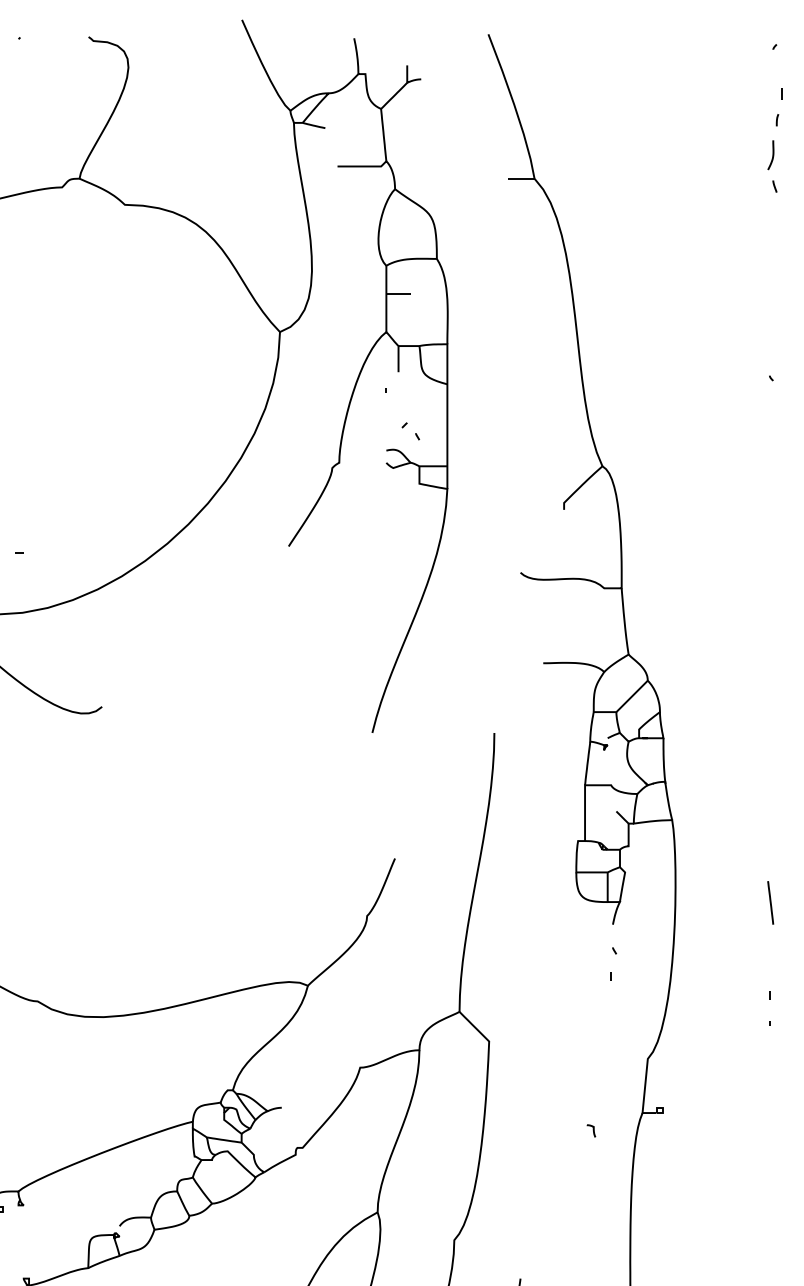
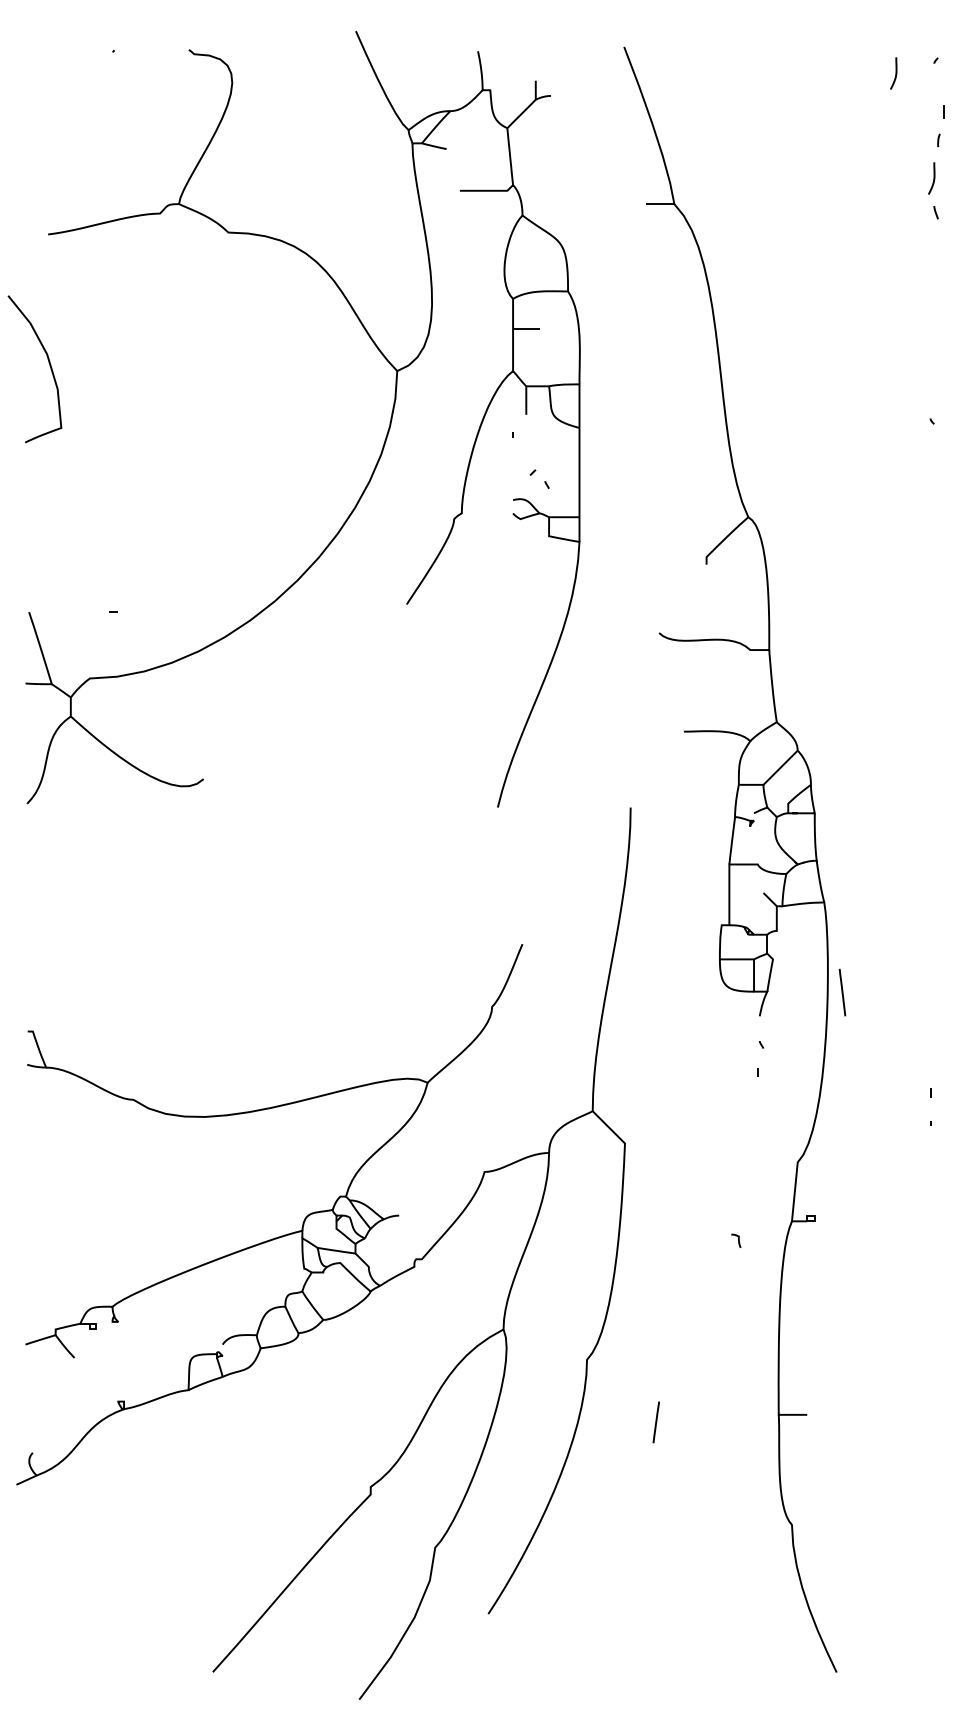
curve: (737, 58) -> (895, 73), added
line: (770, 902) -> (842, 992), moved

